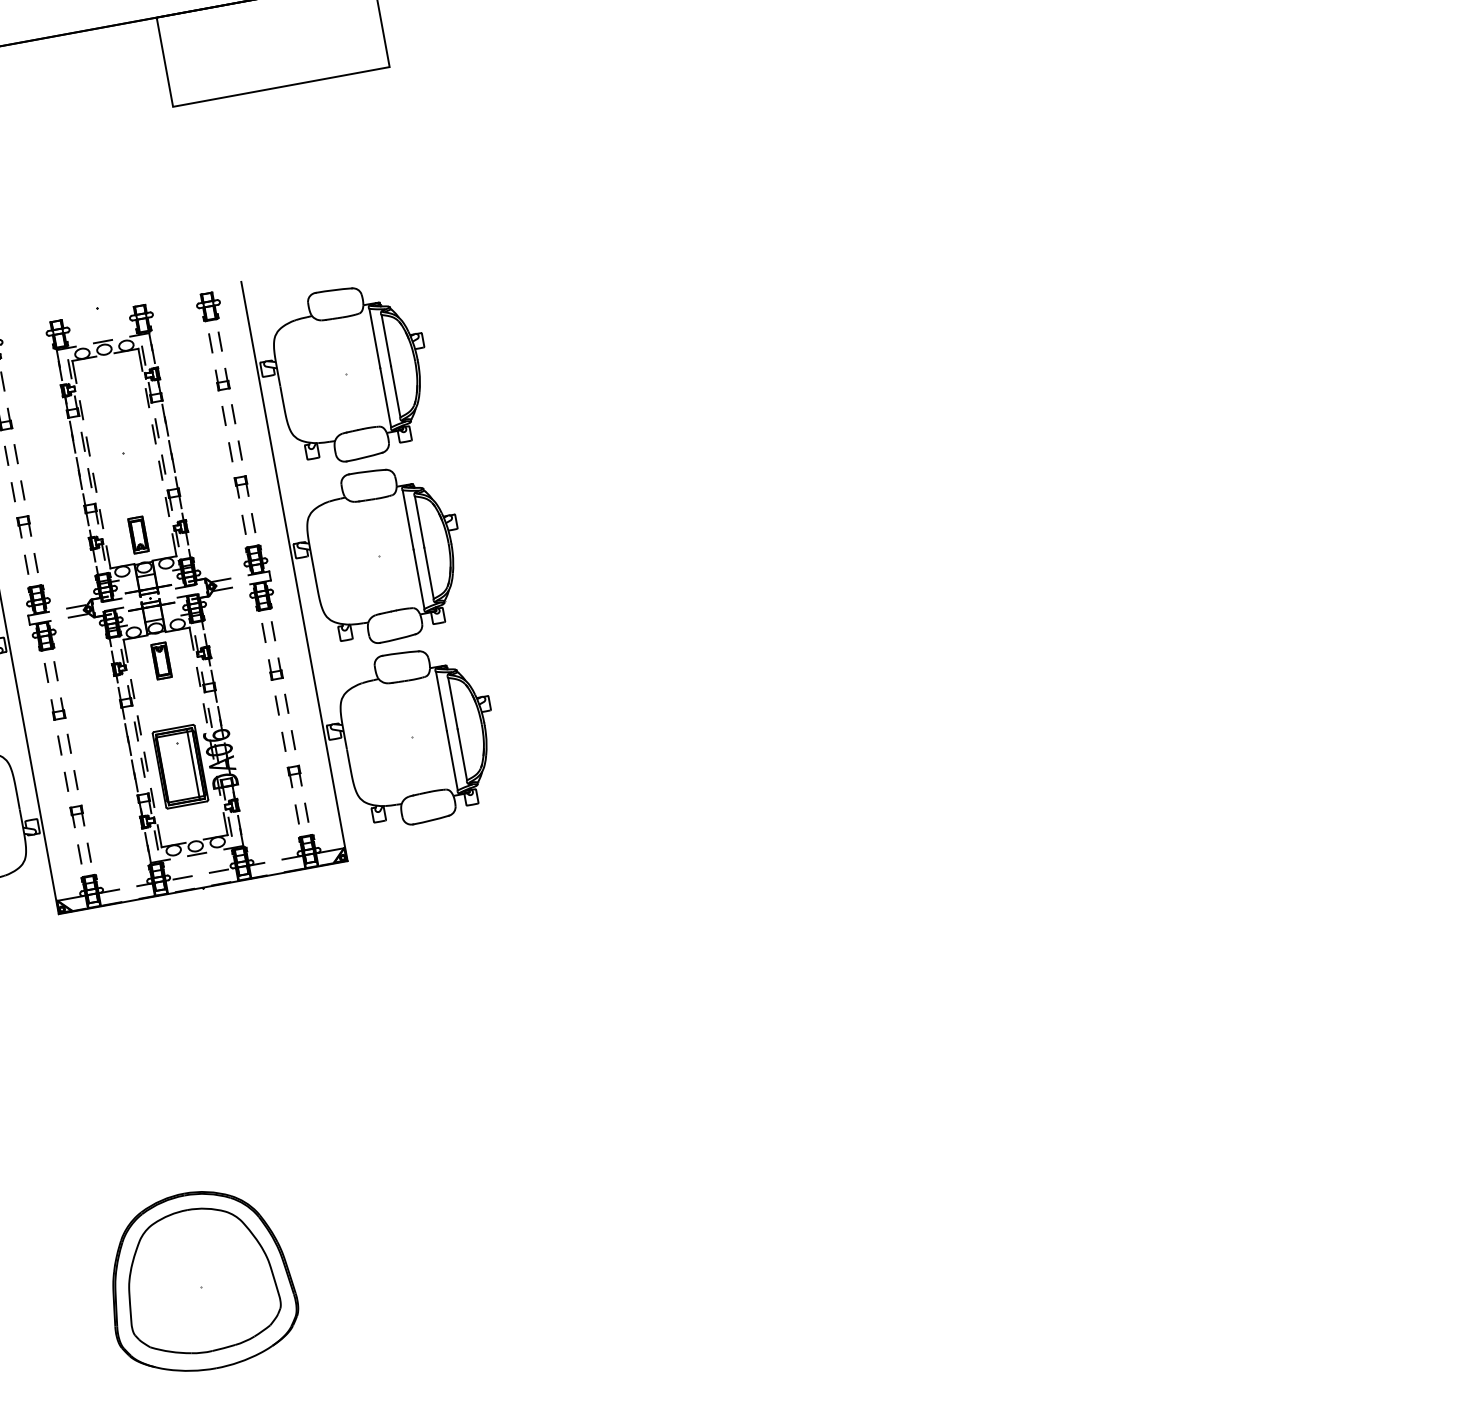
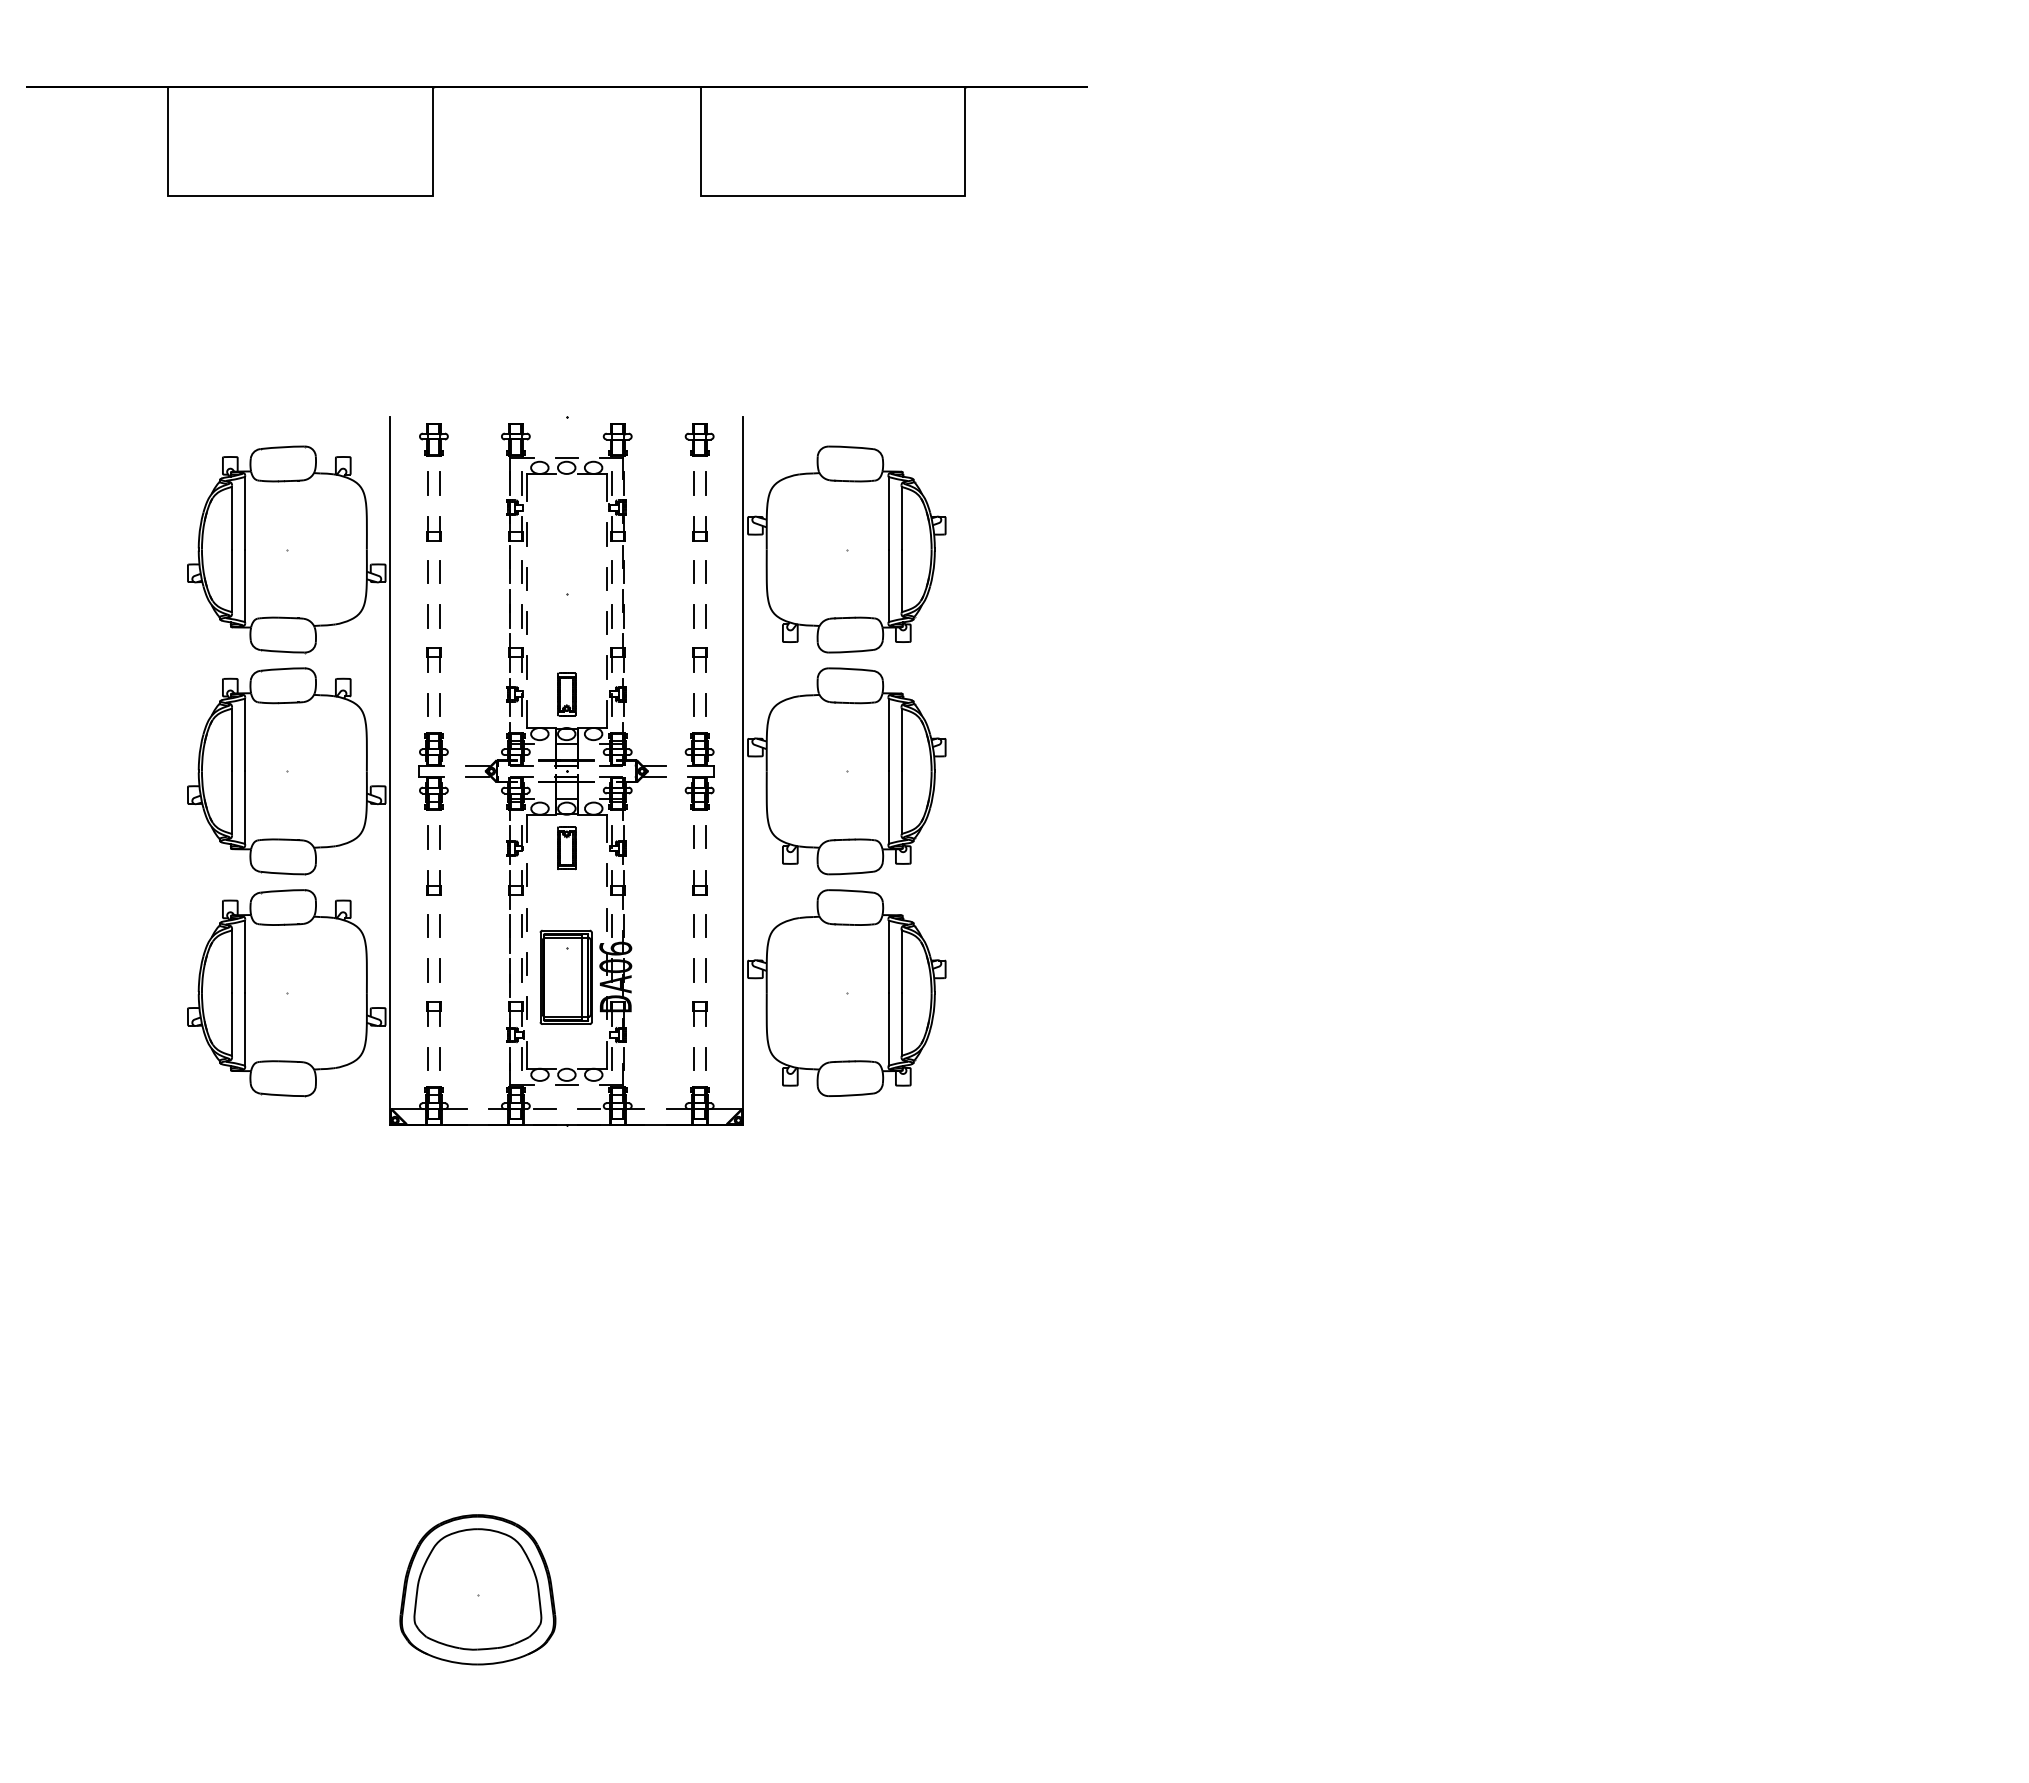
part: (199, 1280) -> (477, 1589), size x0.7

